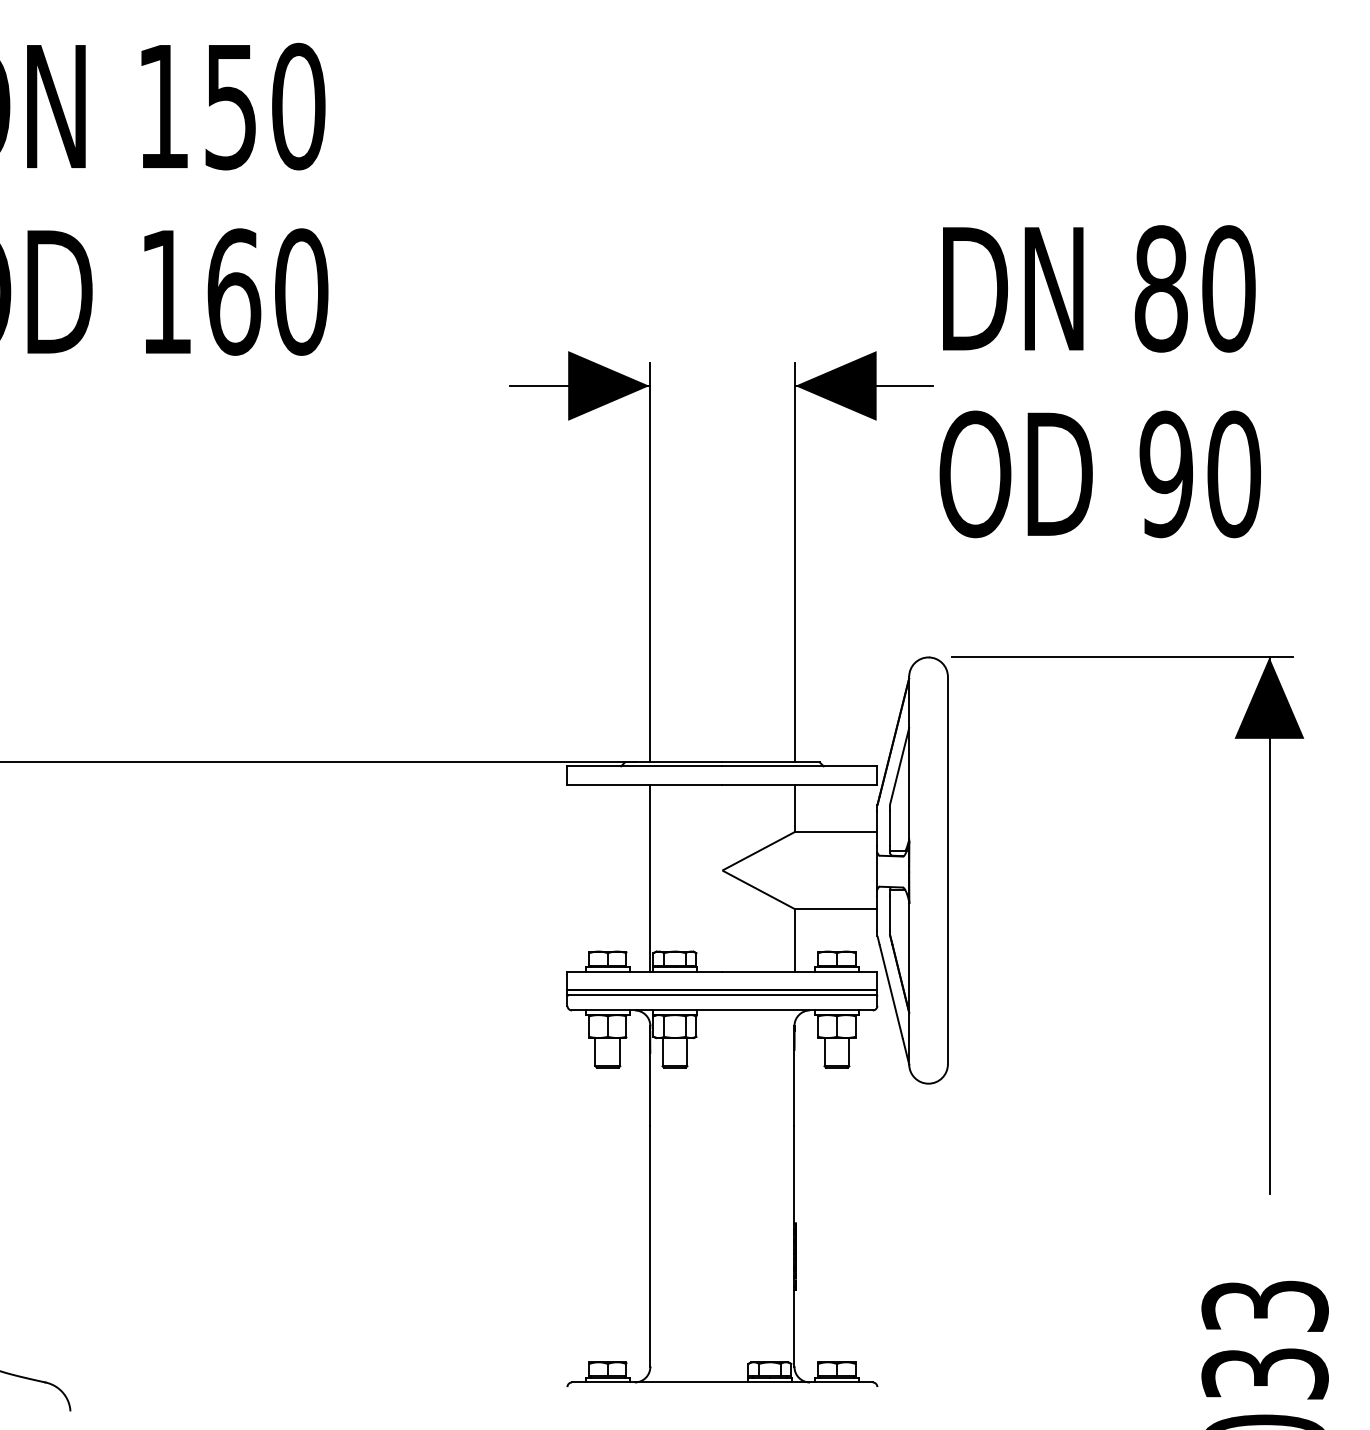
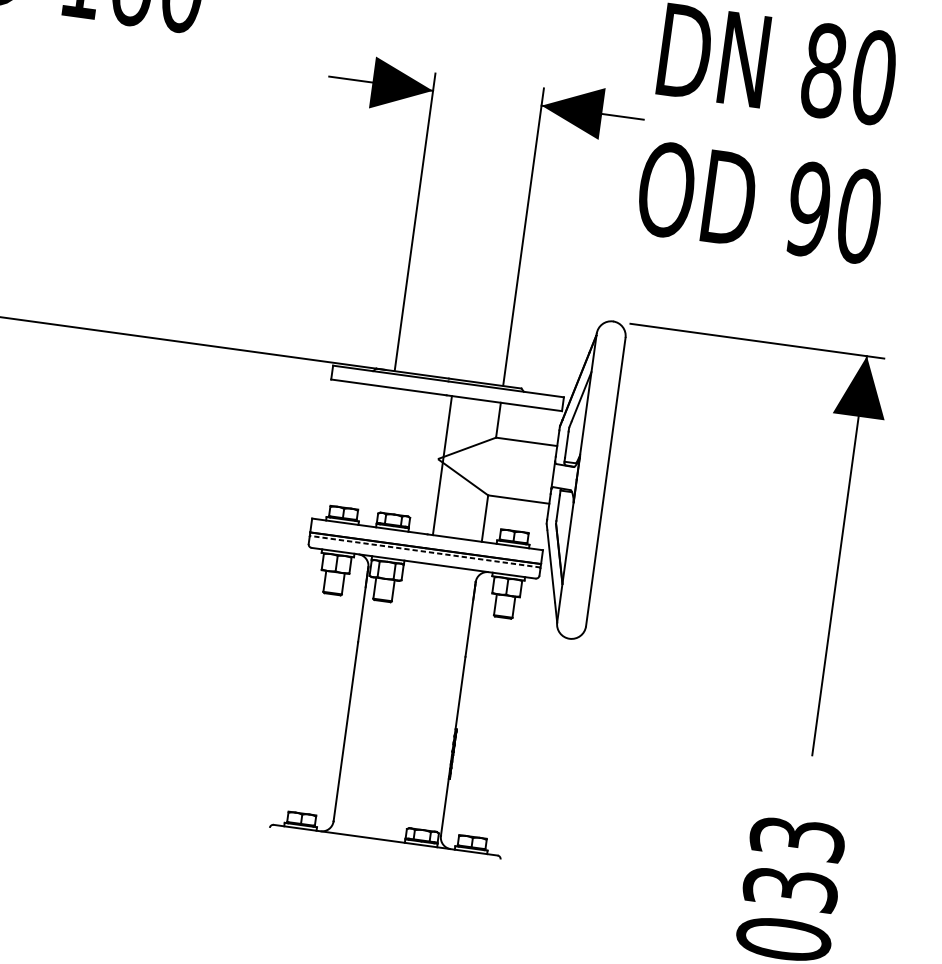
line: (649, 877) -> (442, 464), moved
line: (722, 994) -> (425, 551), solid -> dashed

